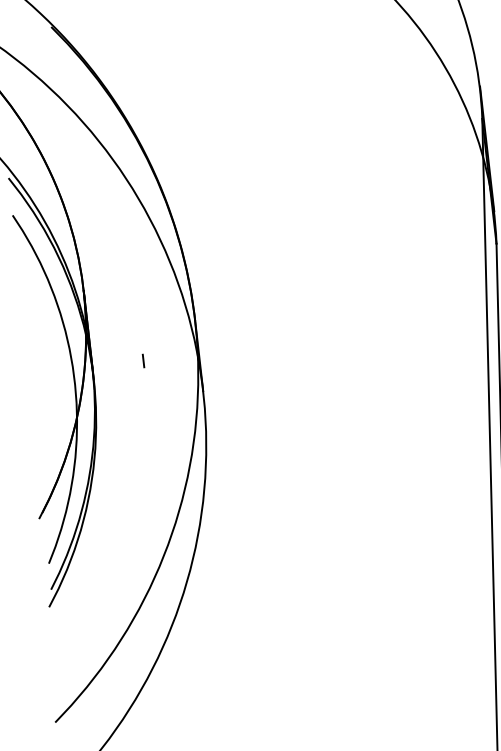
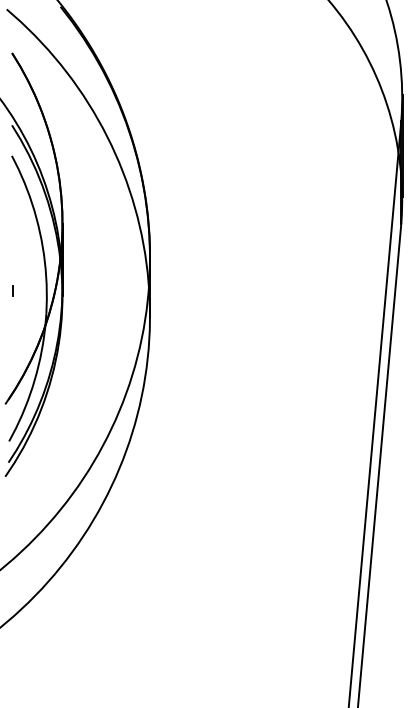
line: (143, 360) -> (12, 290), moved

